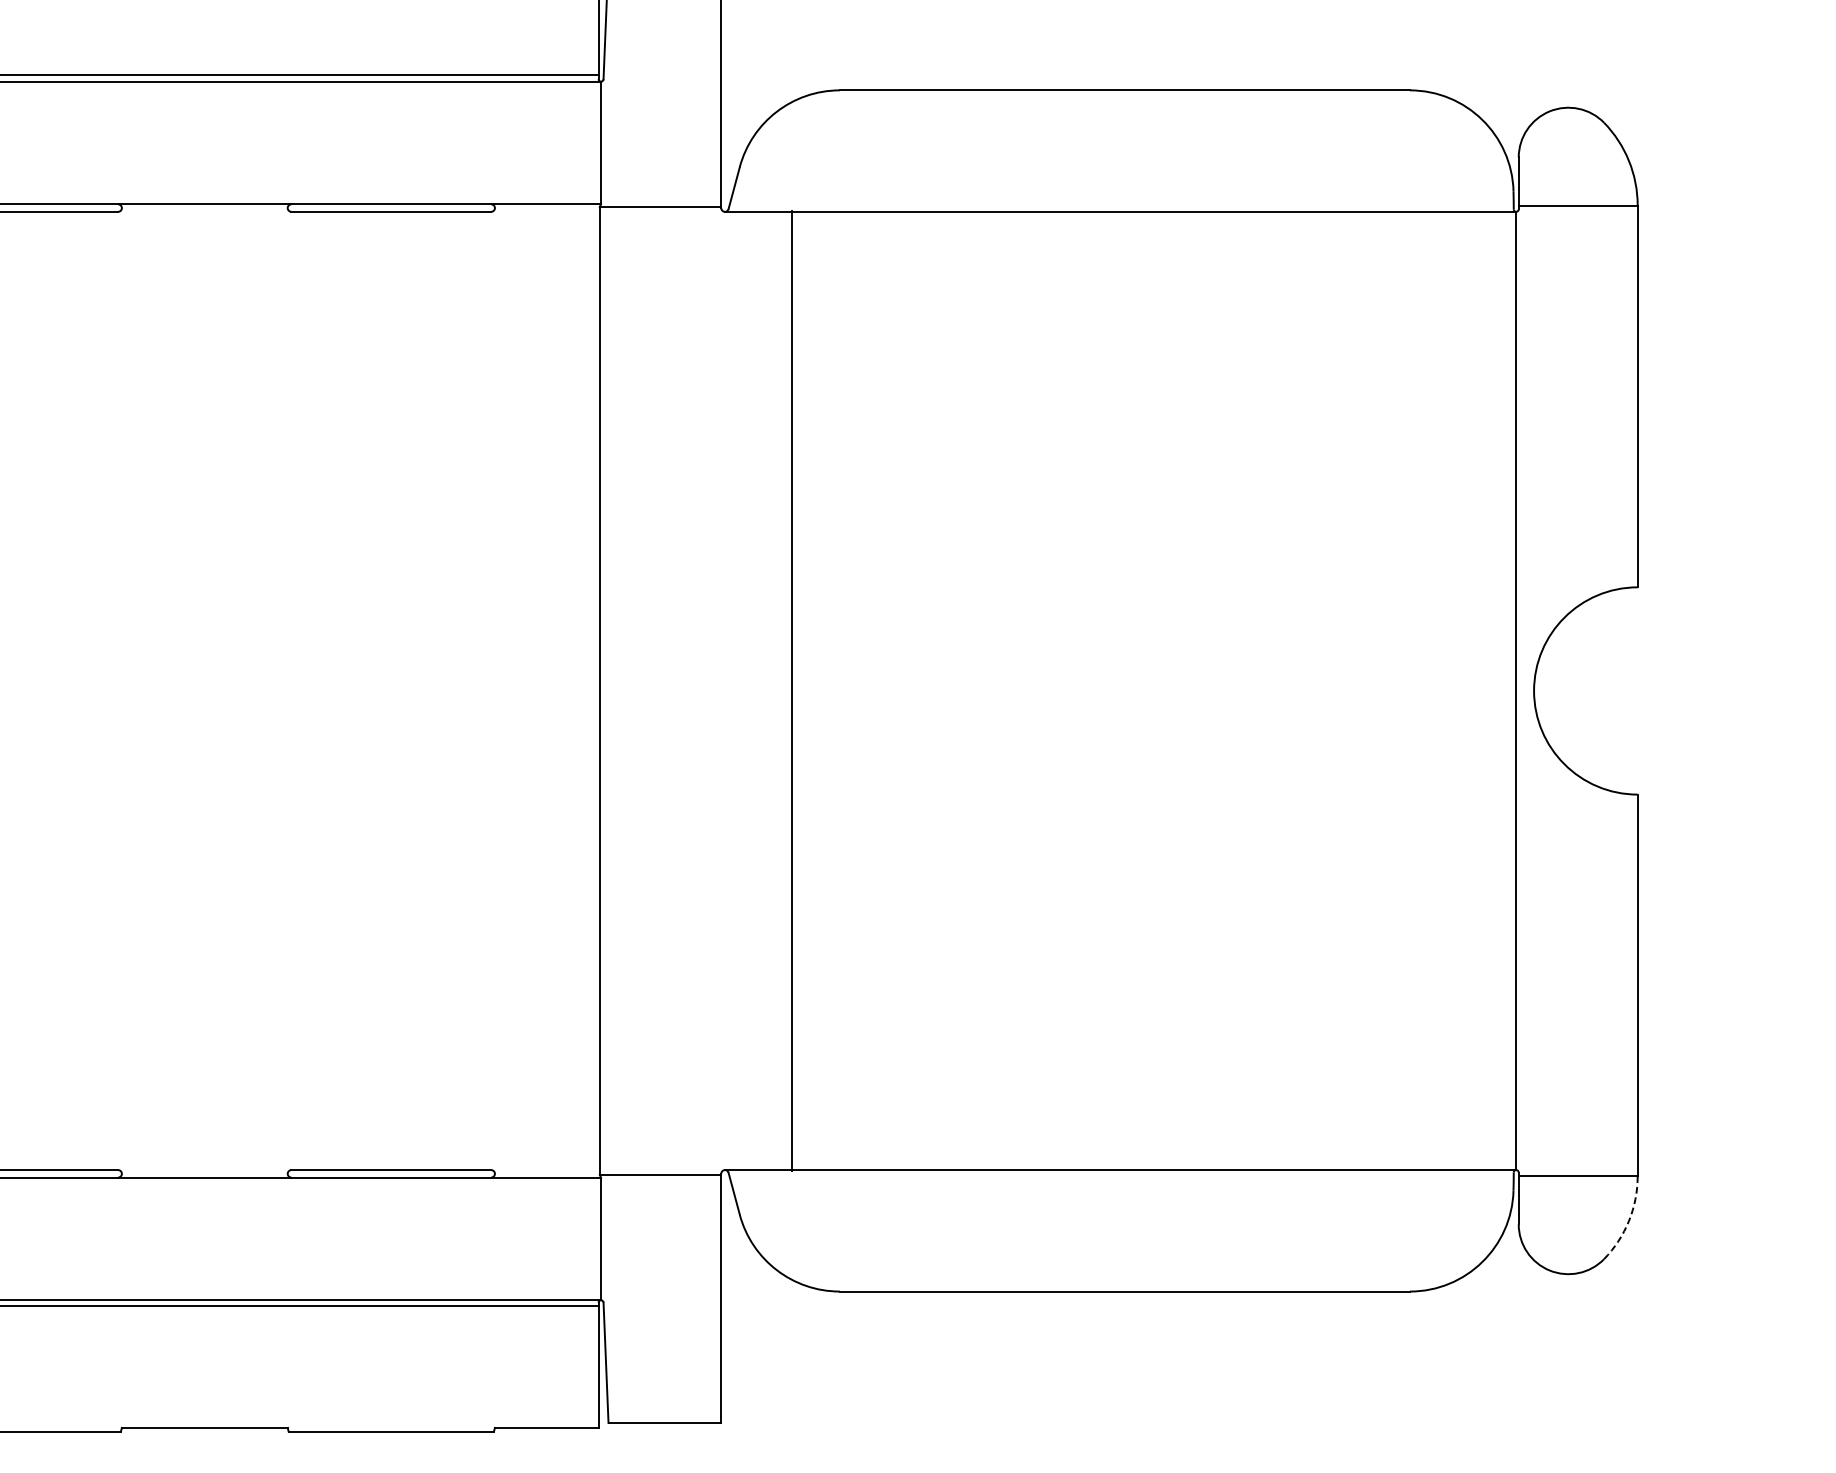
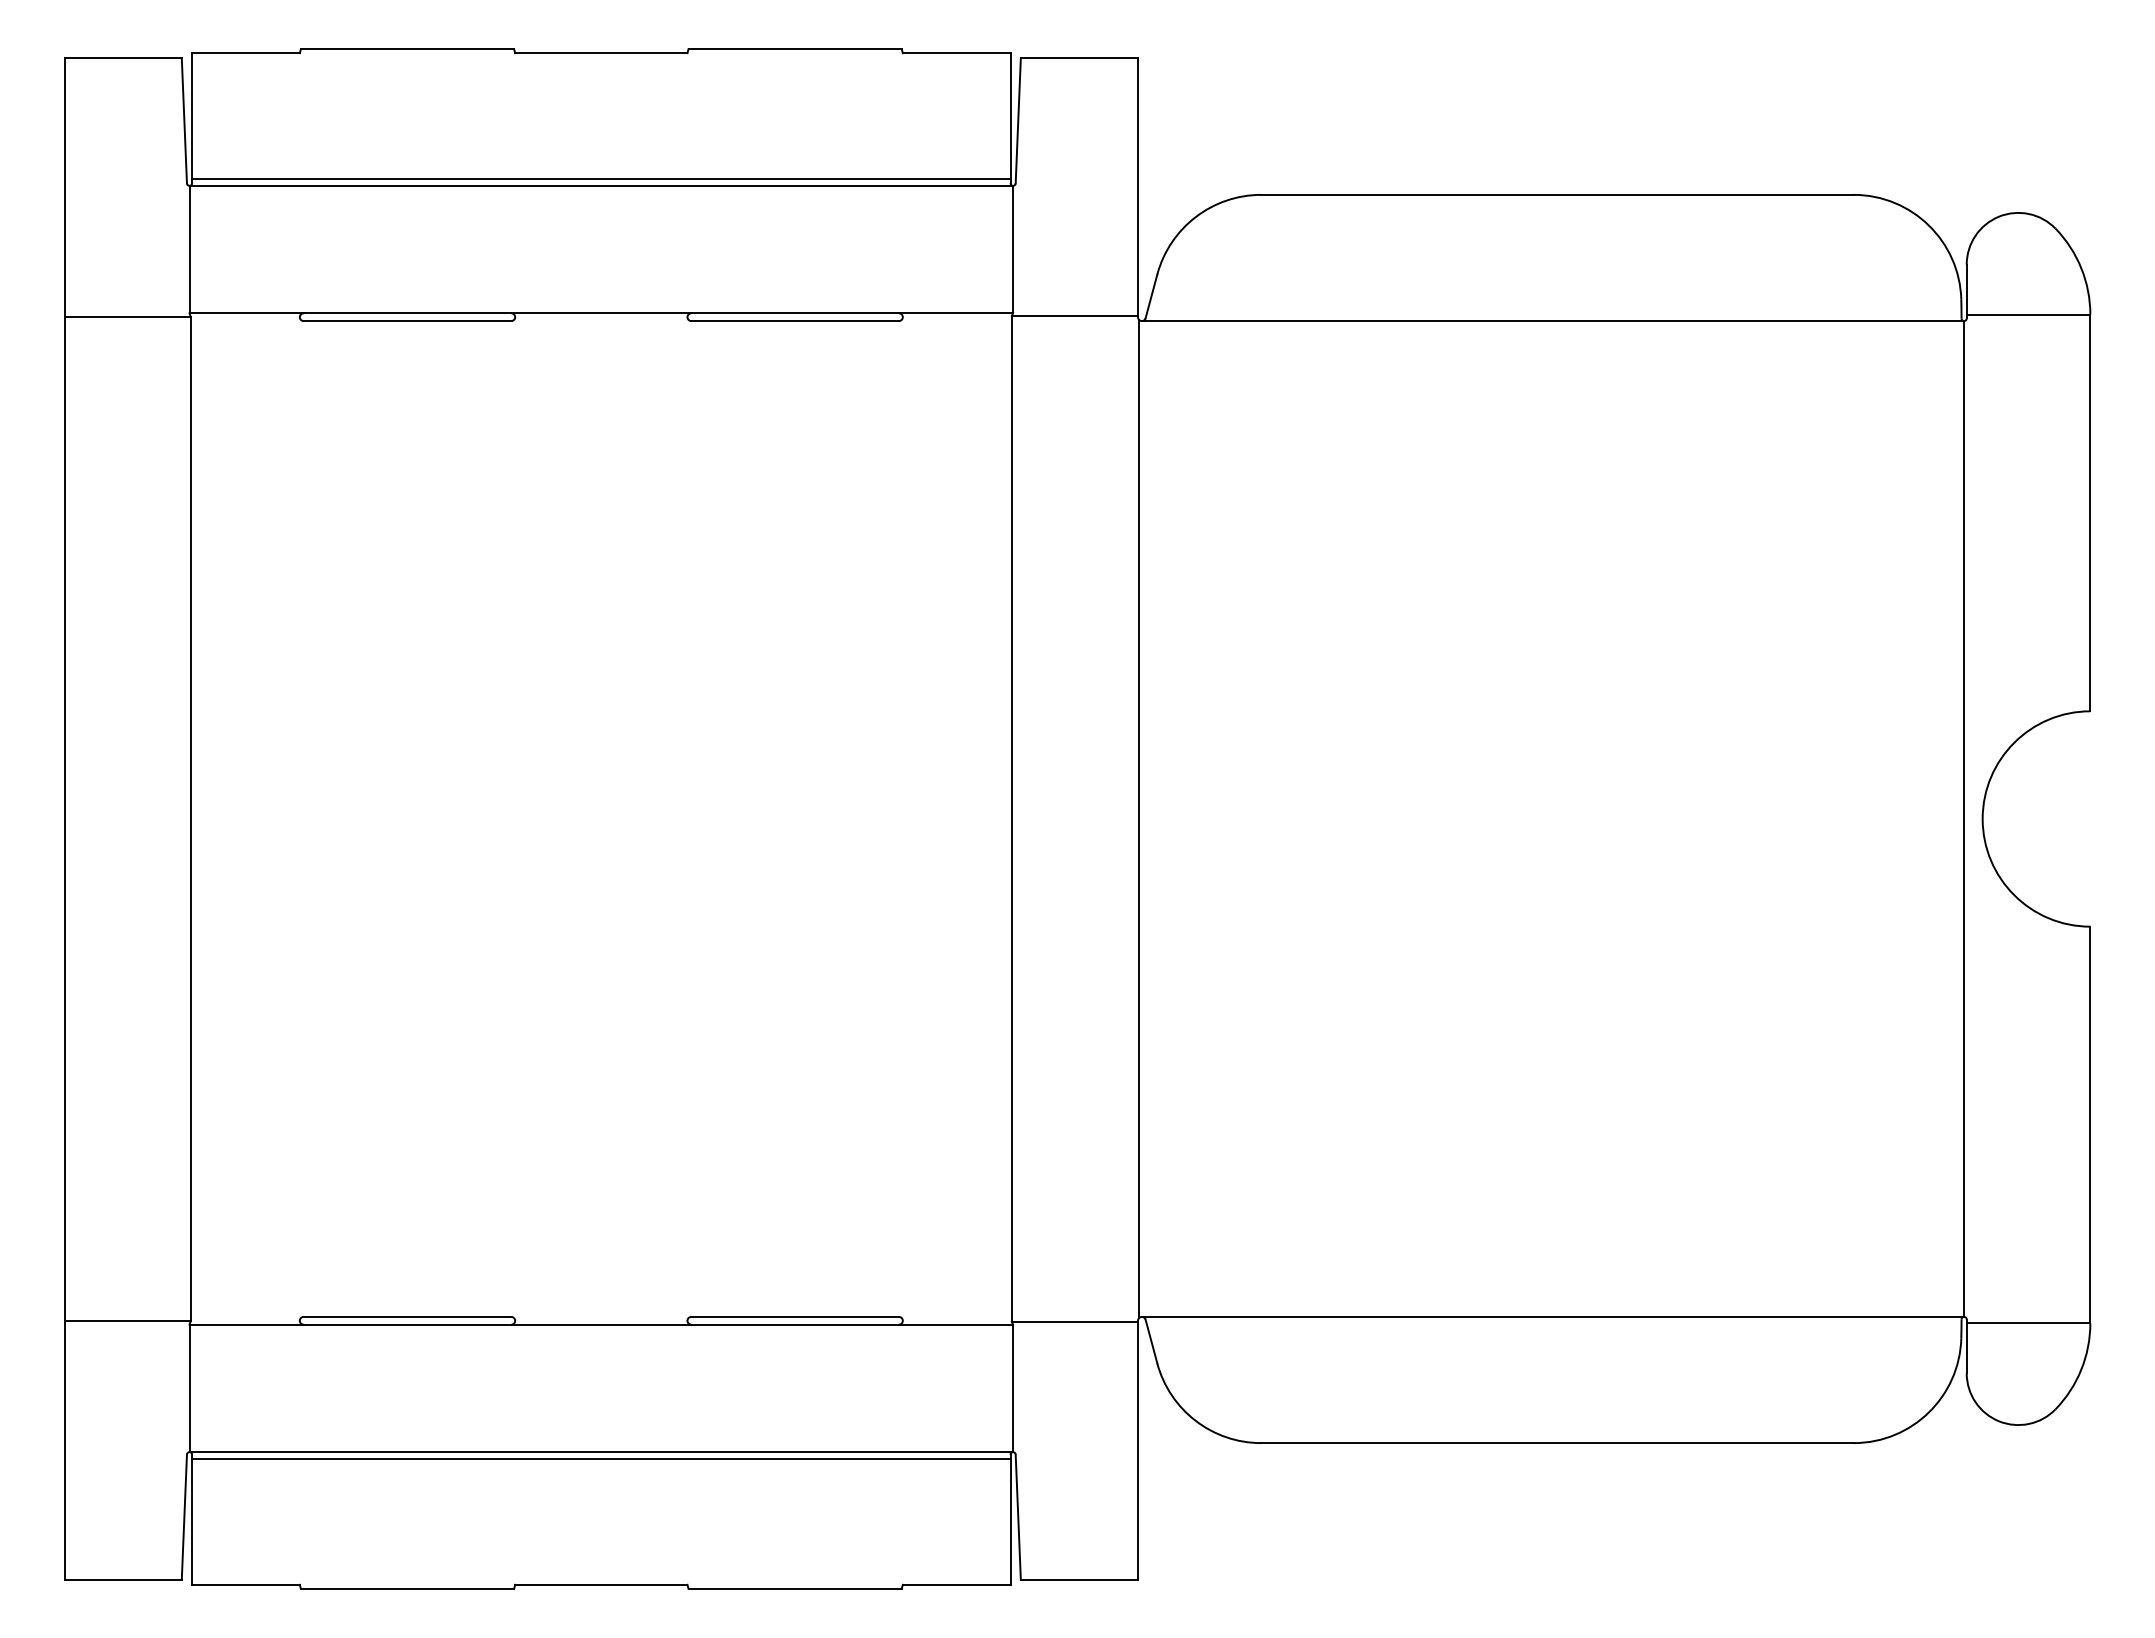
line: (791, 690) -> (1139, 818), moved
arc: (1629, 1220) -> (2081, 1369), dashed -> solid

